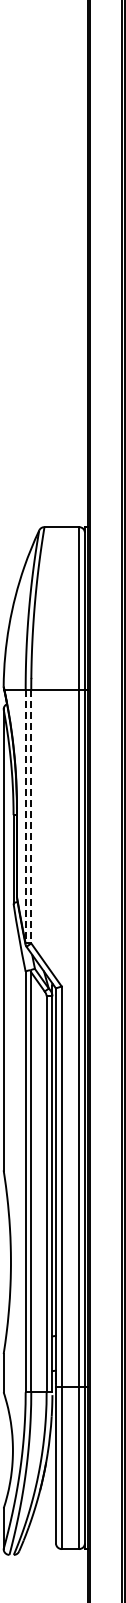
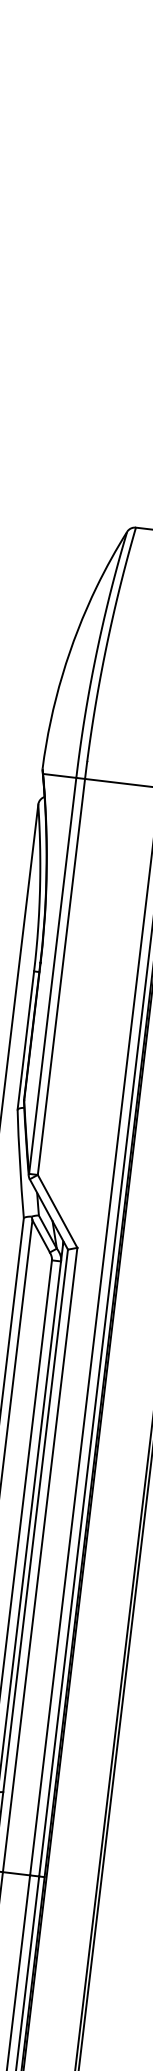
line: (25, 816) -> (52, 975), dashed -> solid
line: (31, 816) -> (61, 976), dashed -> solid

